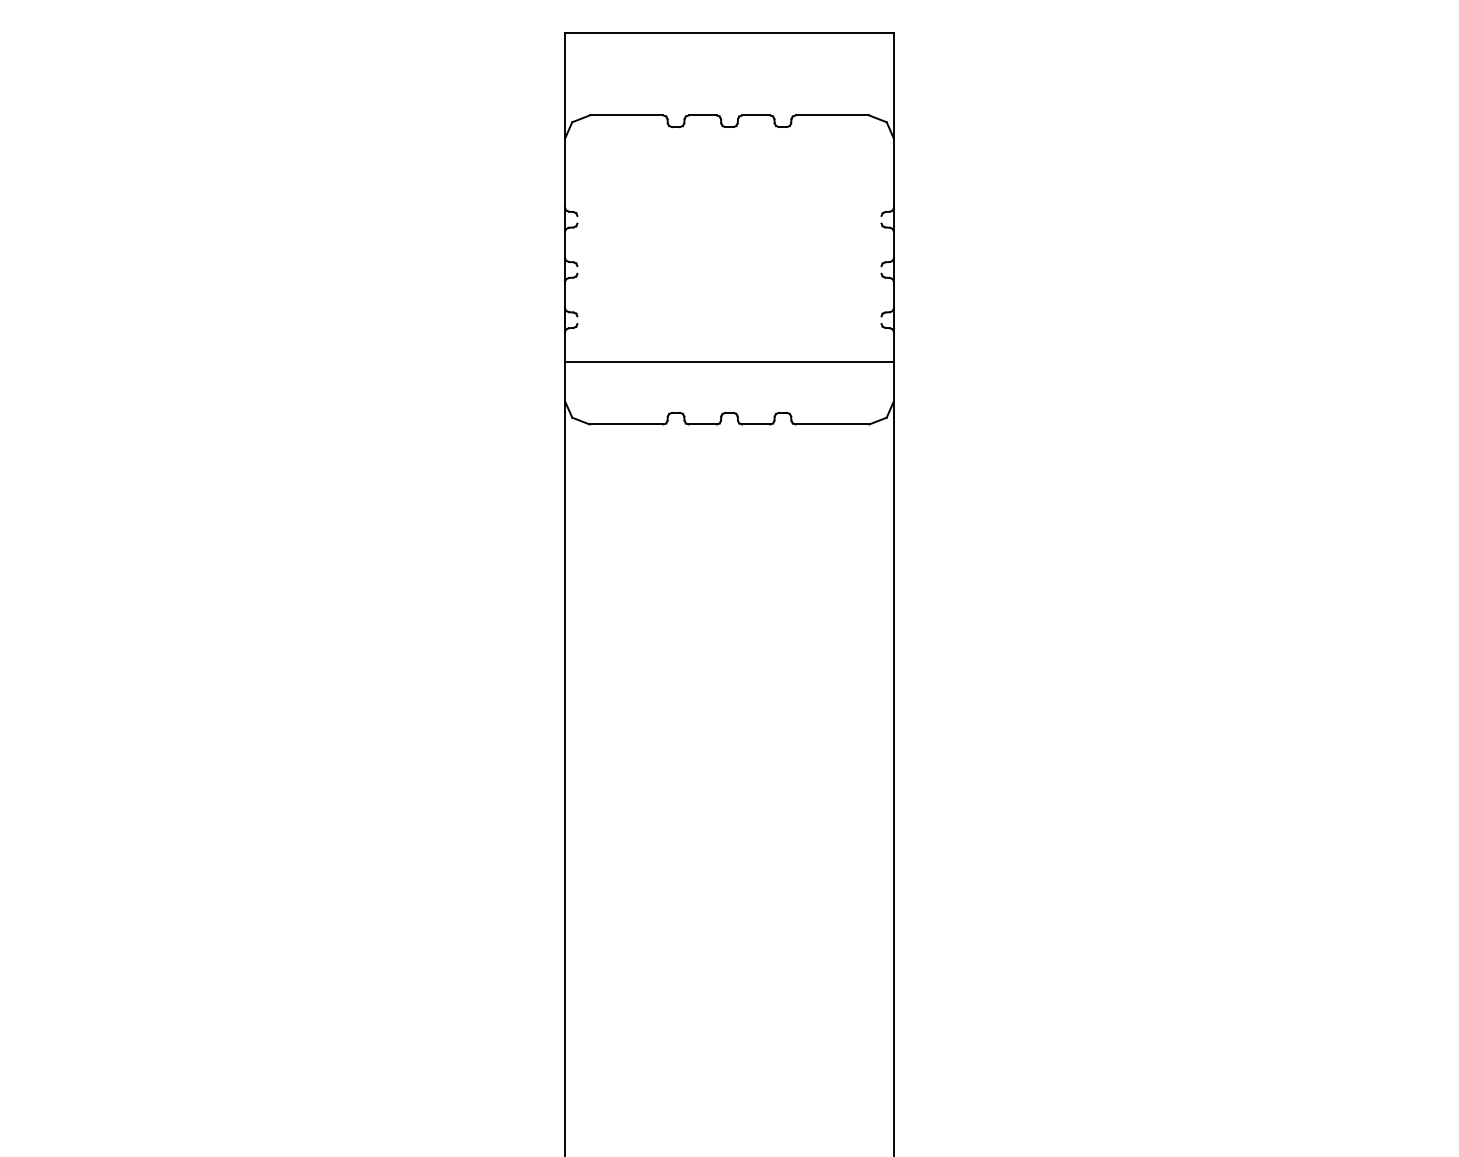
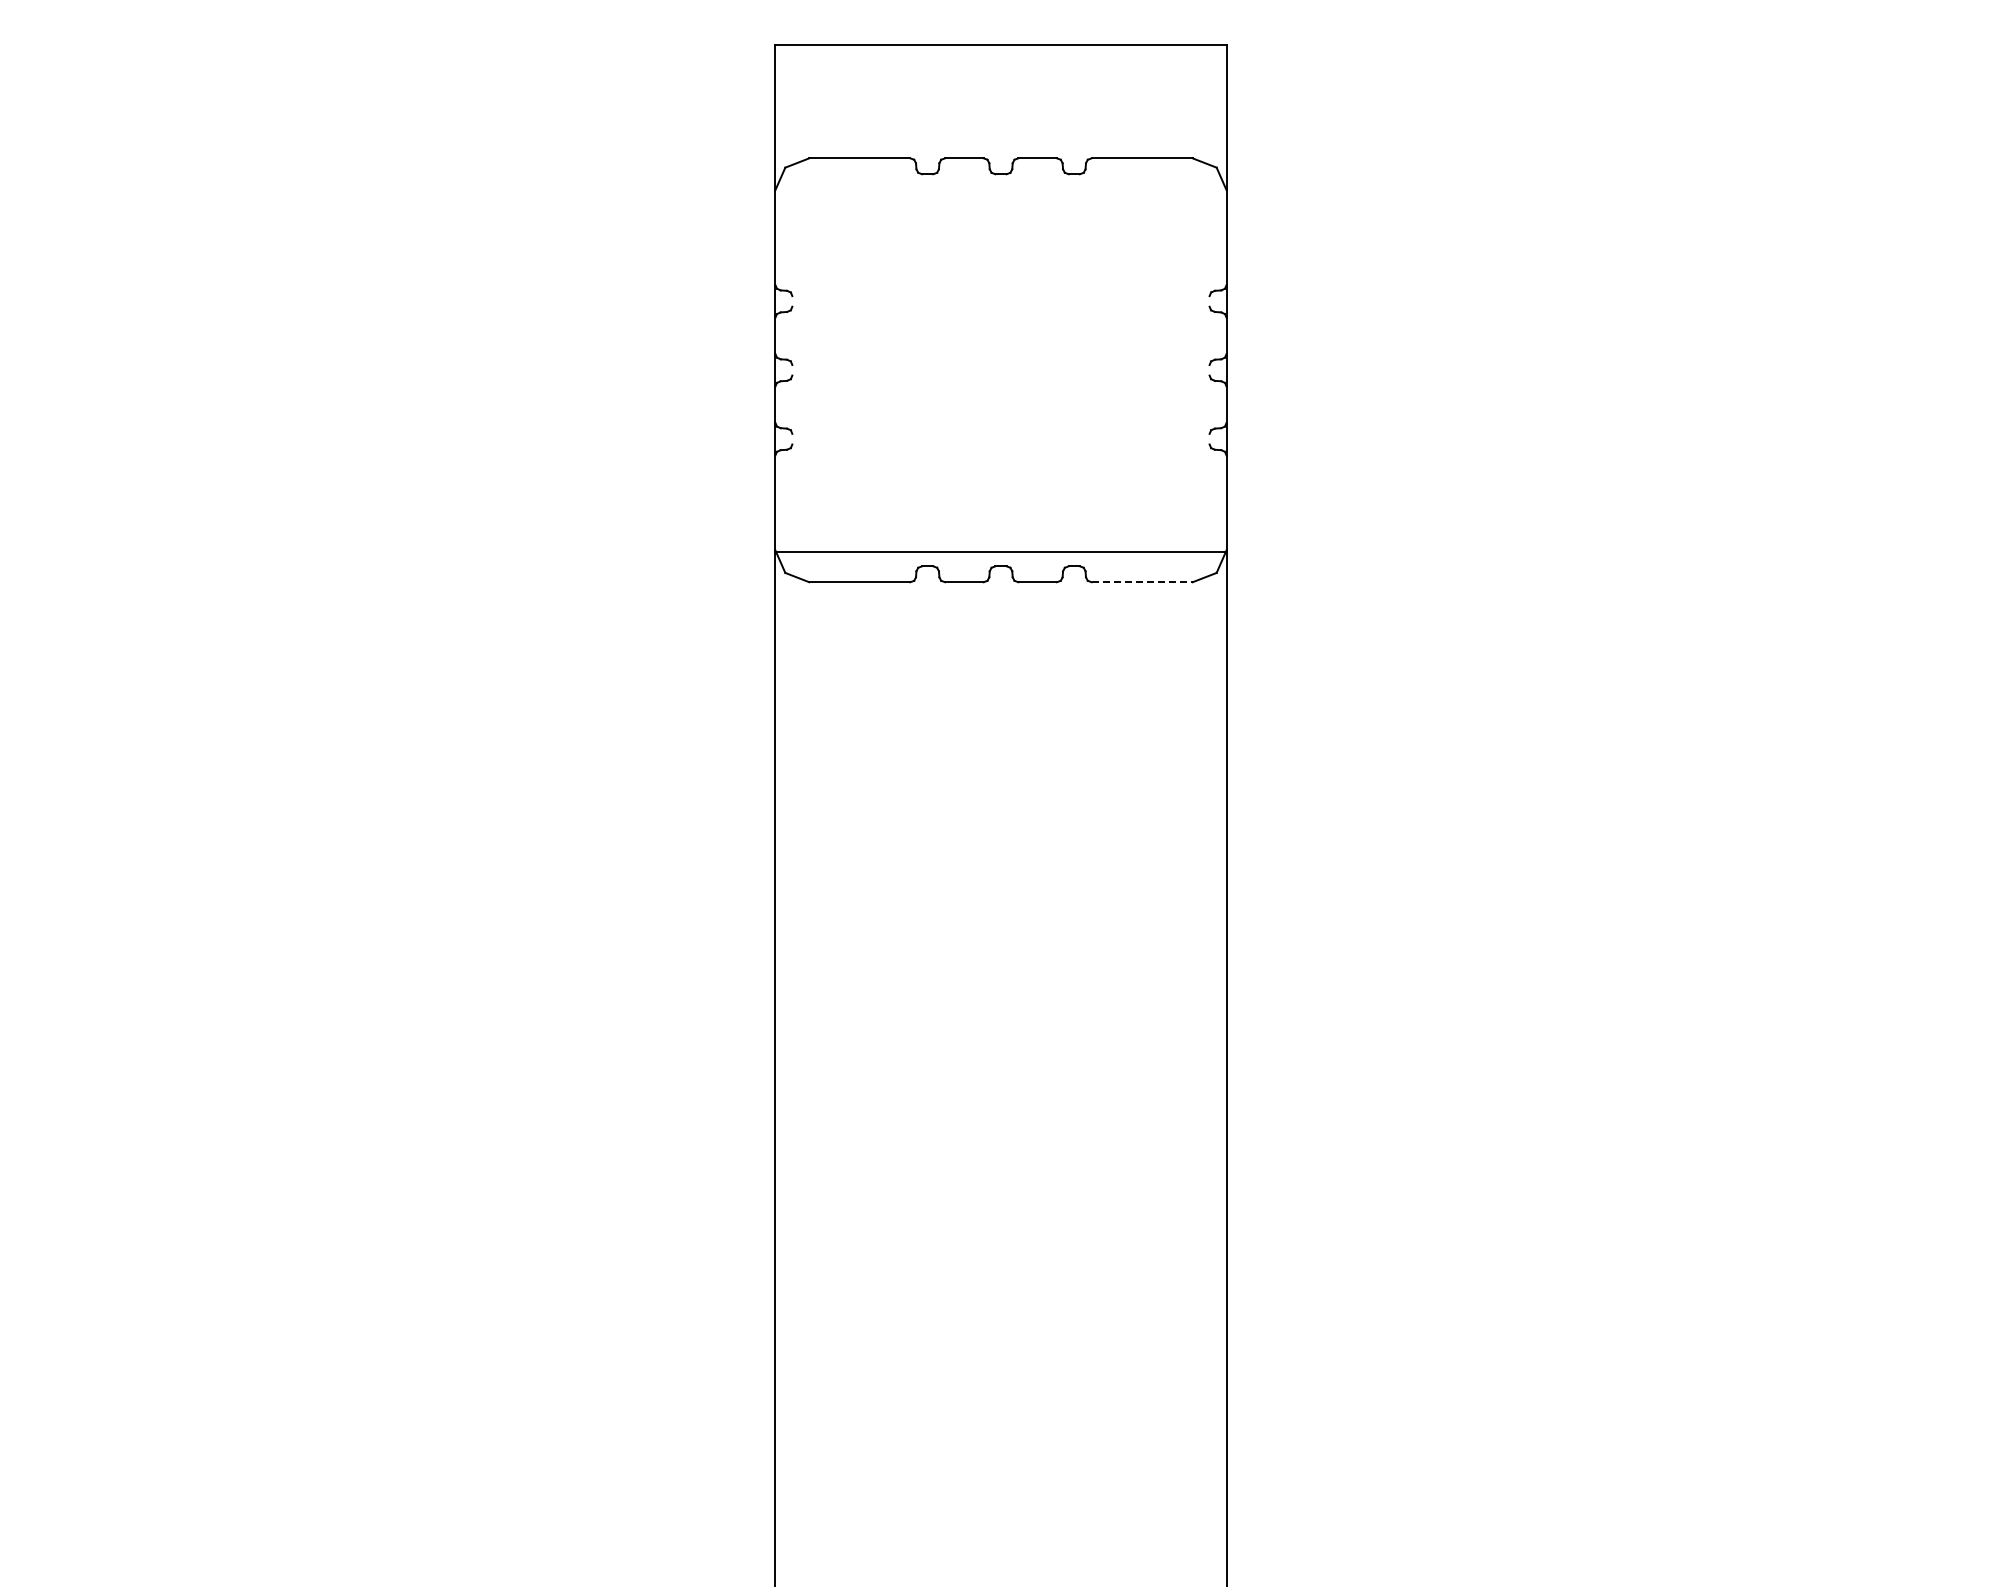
line: (729, 361) -> (1000, 552), moved
line: (832, 424) -> (1142, 582), solid -> dashed

